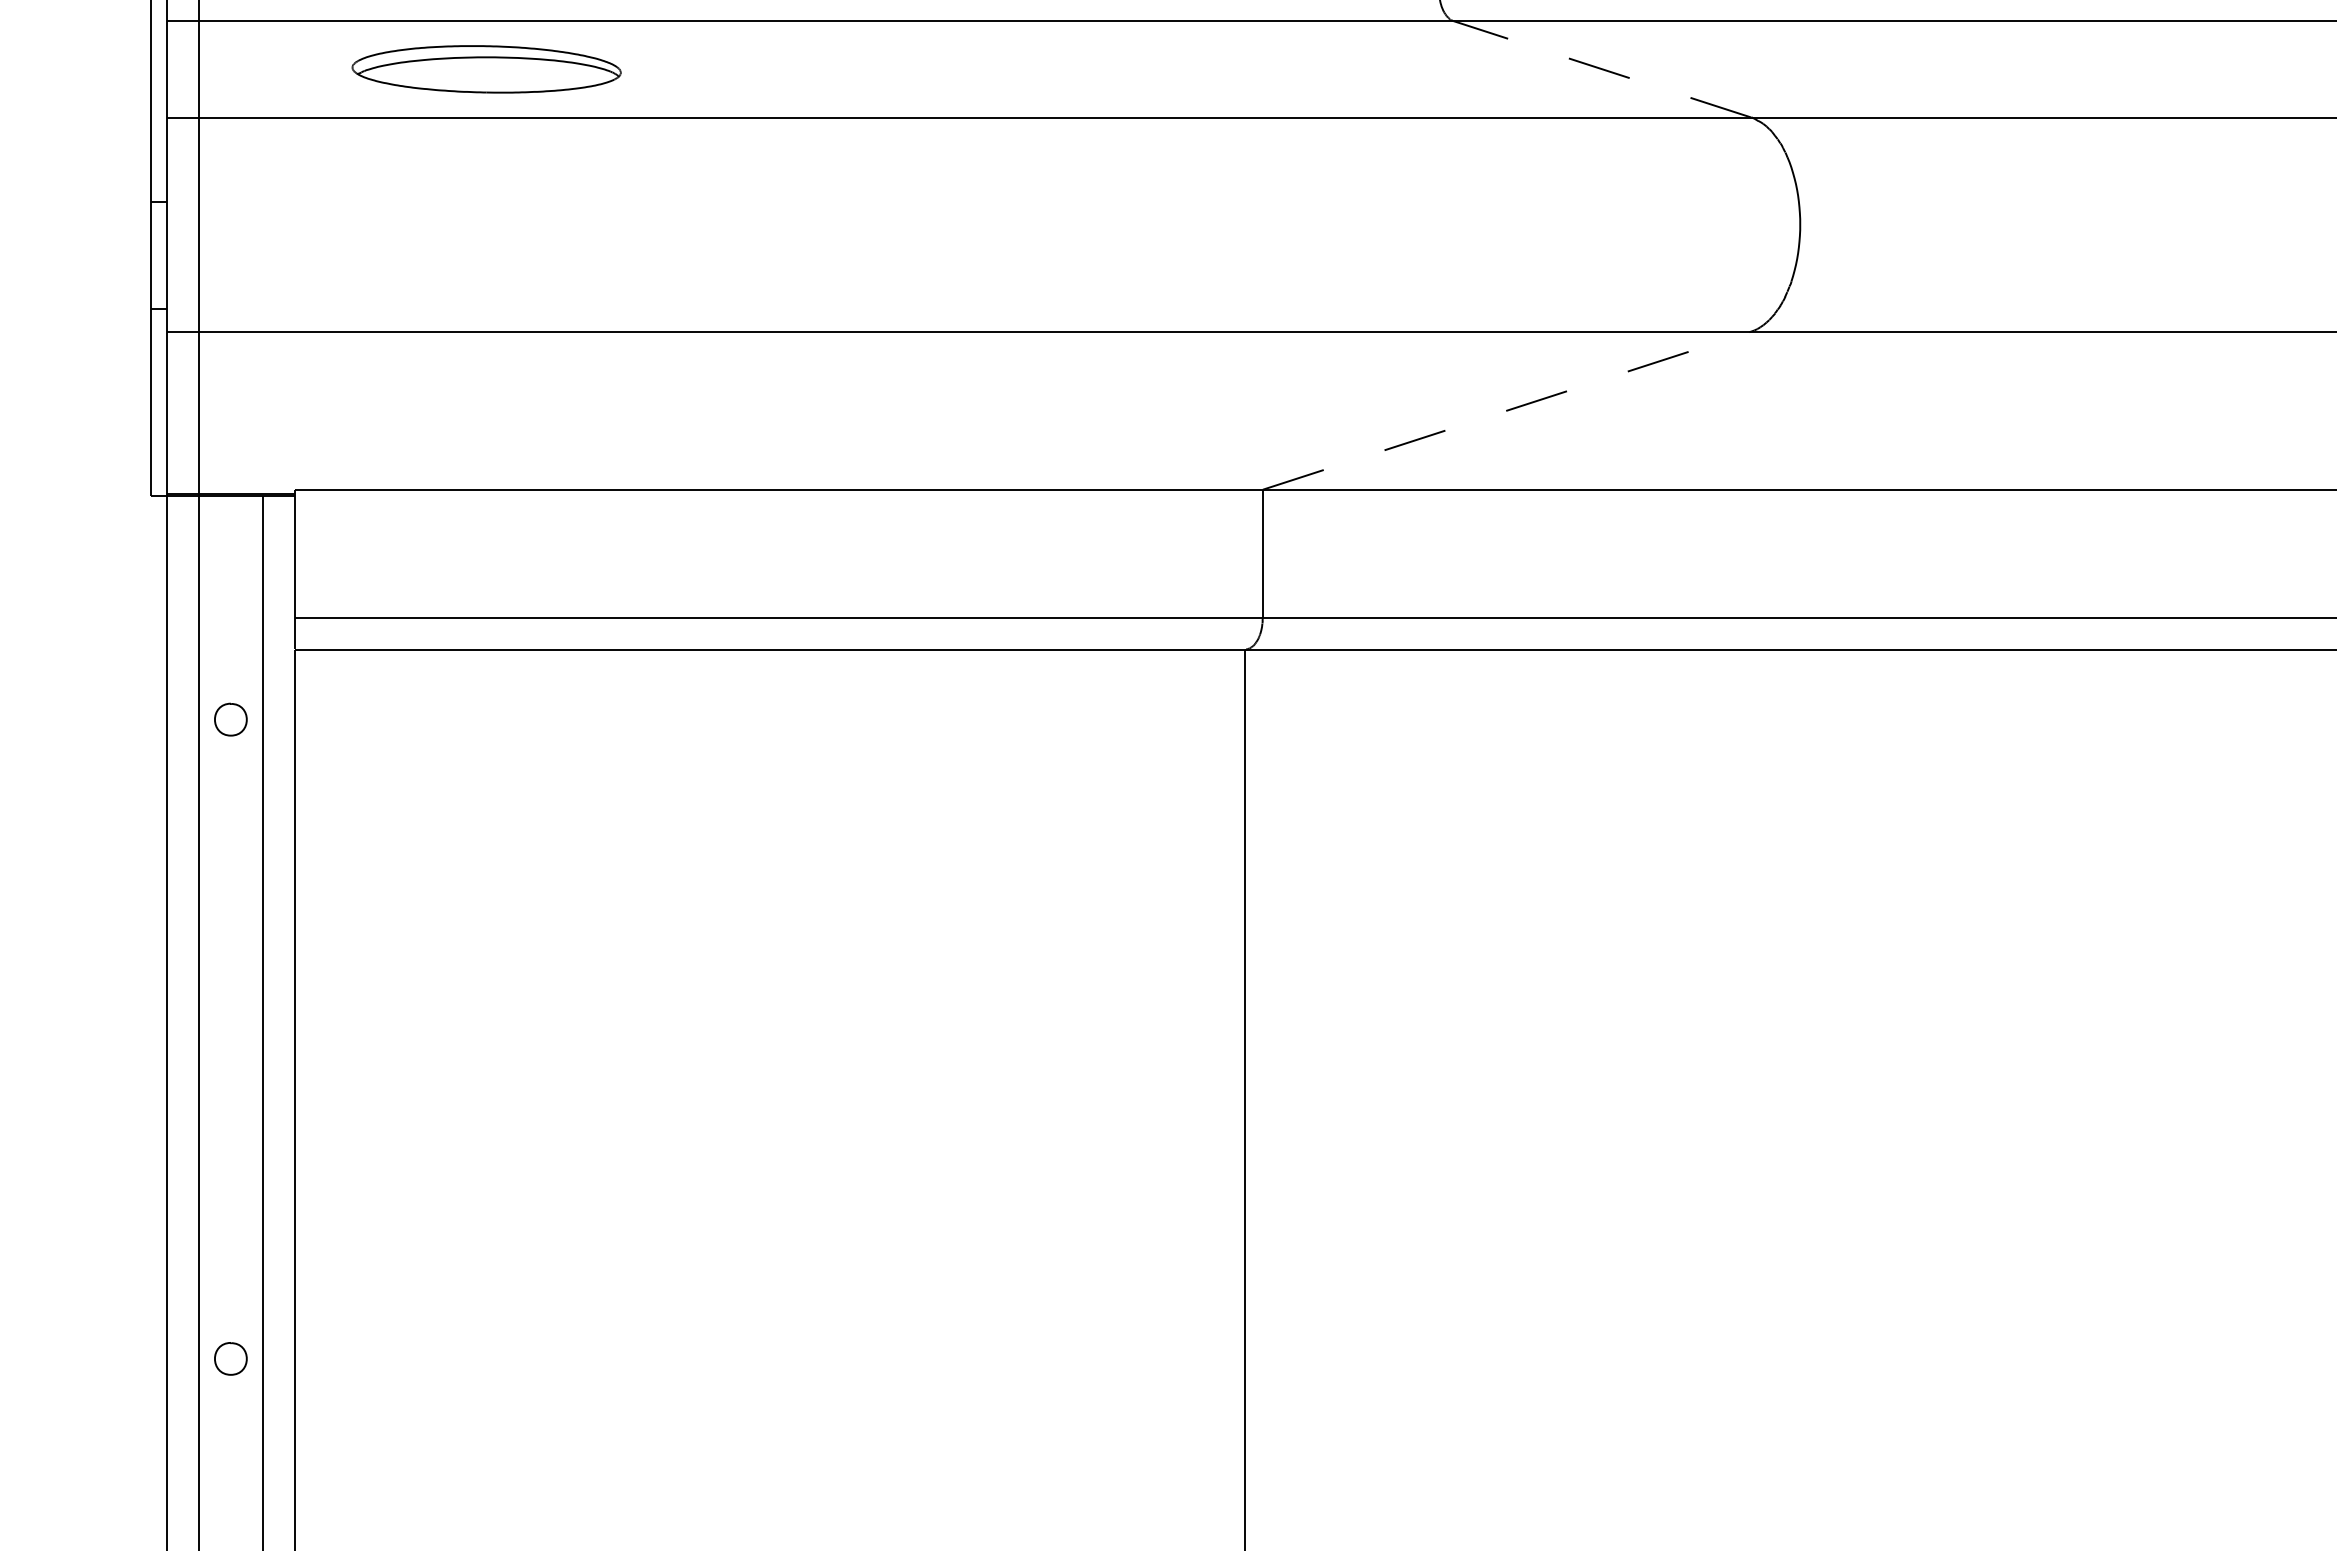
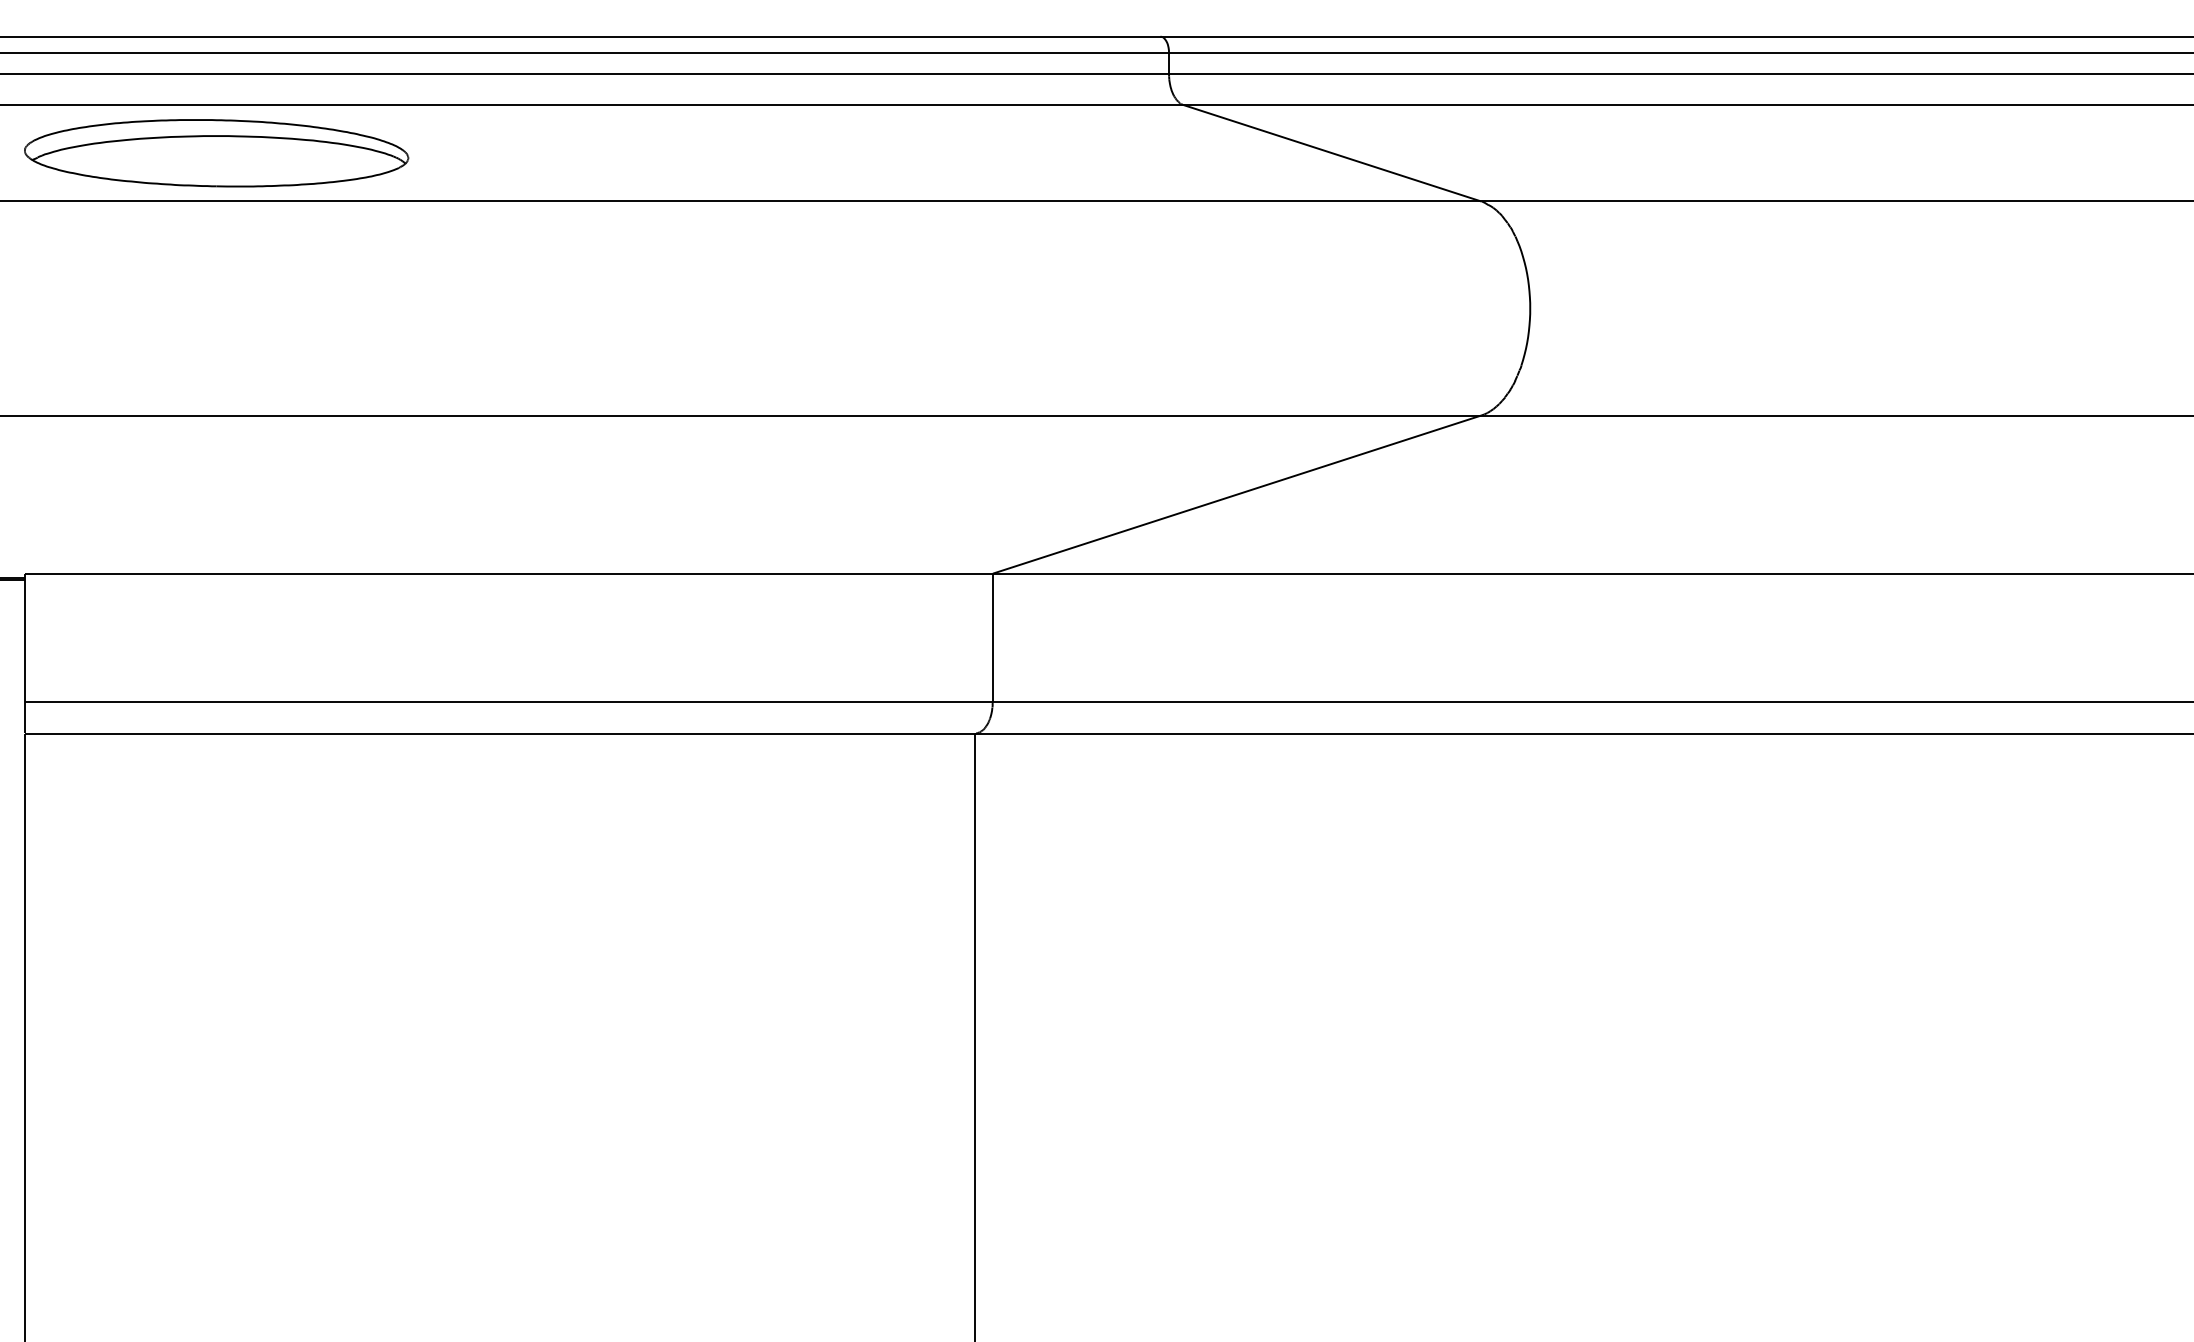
part: (486, 69) -> (216, 153), size x1.43
line: (1602, 69) -> (1332, 153), dashed -> solid
line: (1507, 410) -> (1237, 494), dashed -> solid

